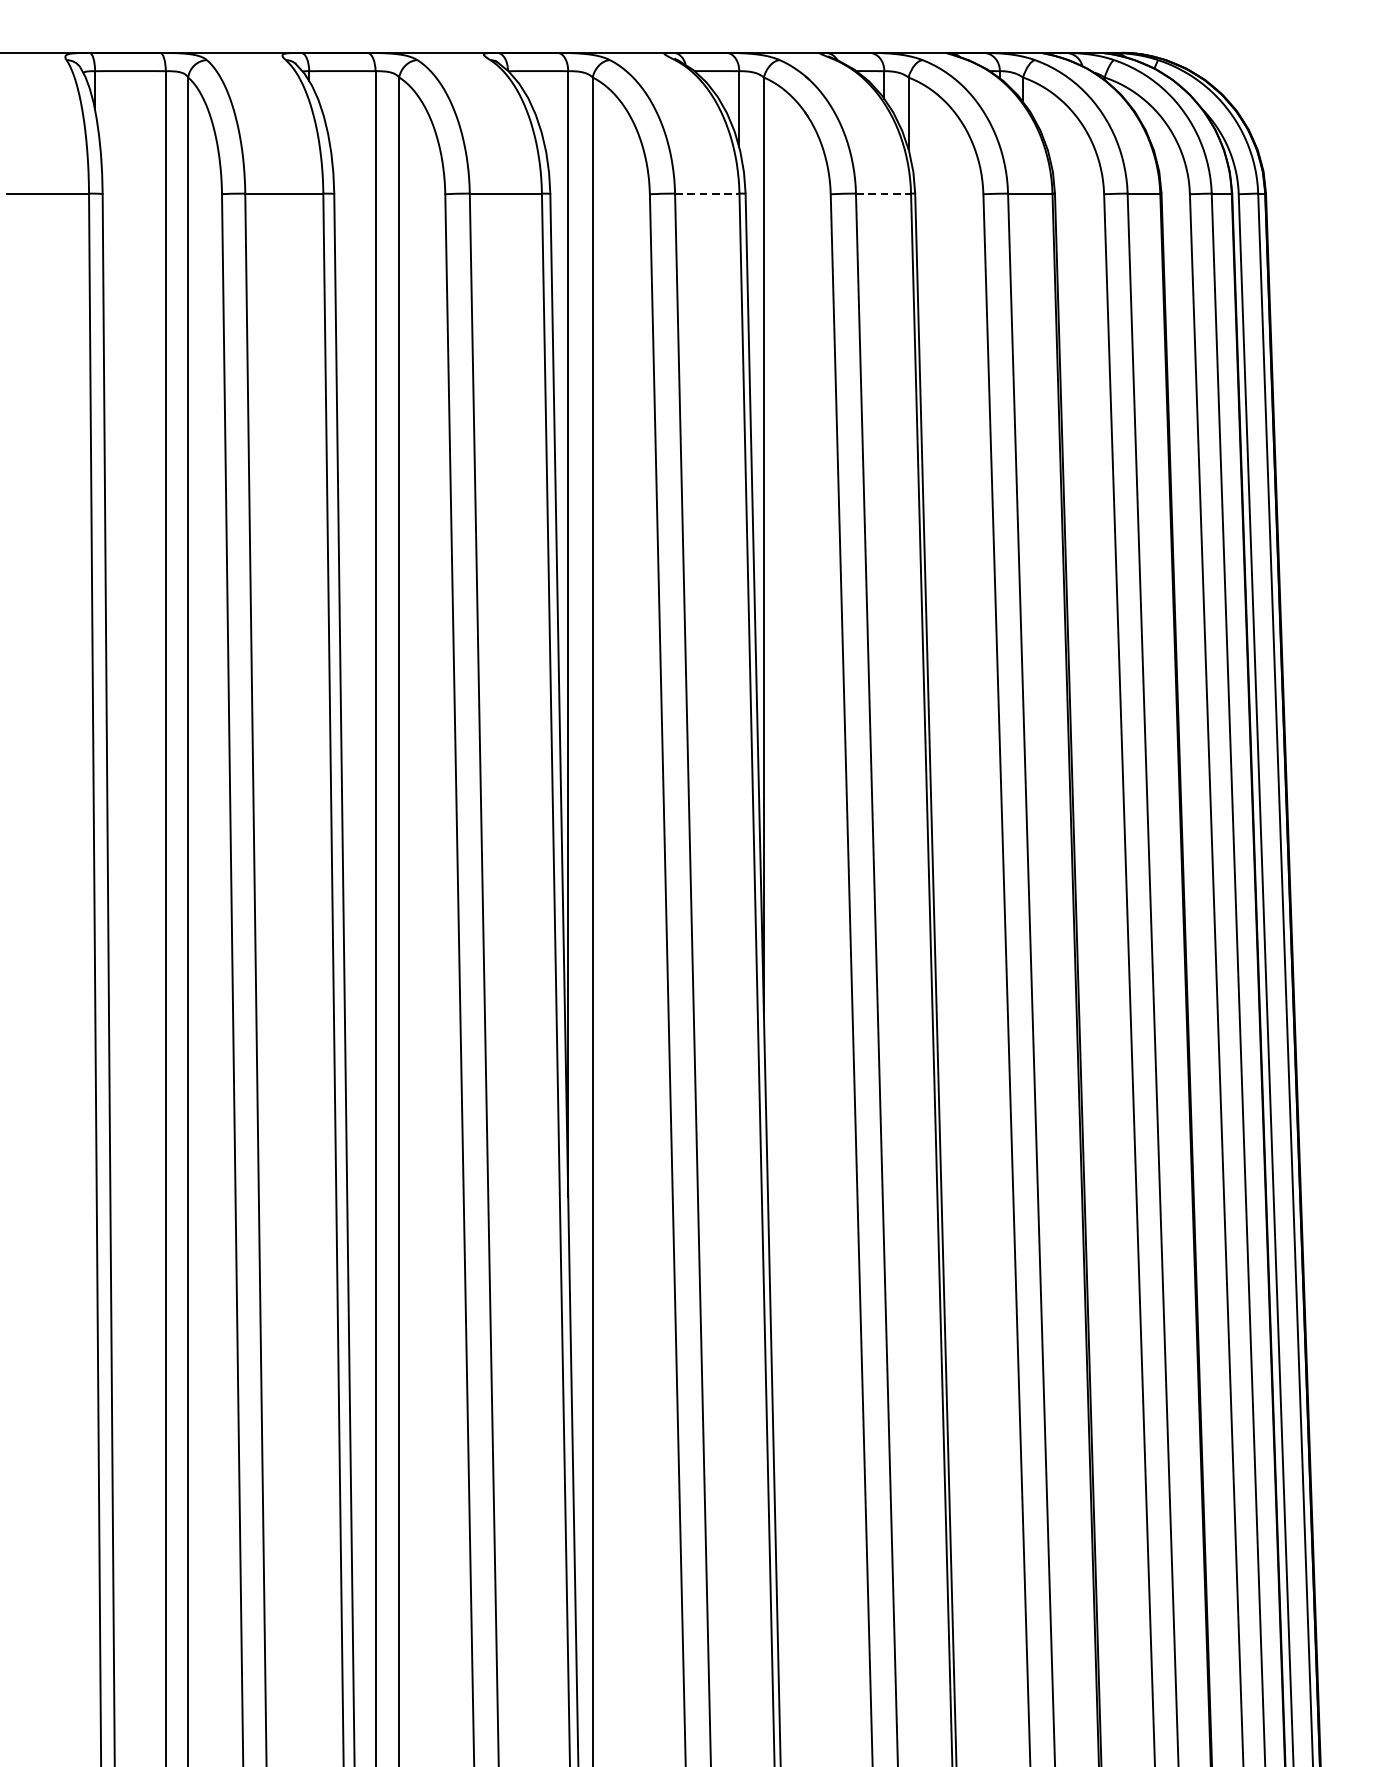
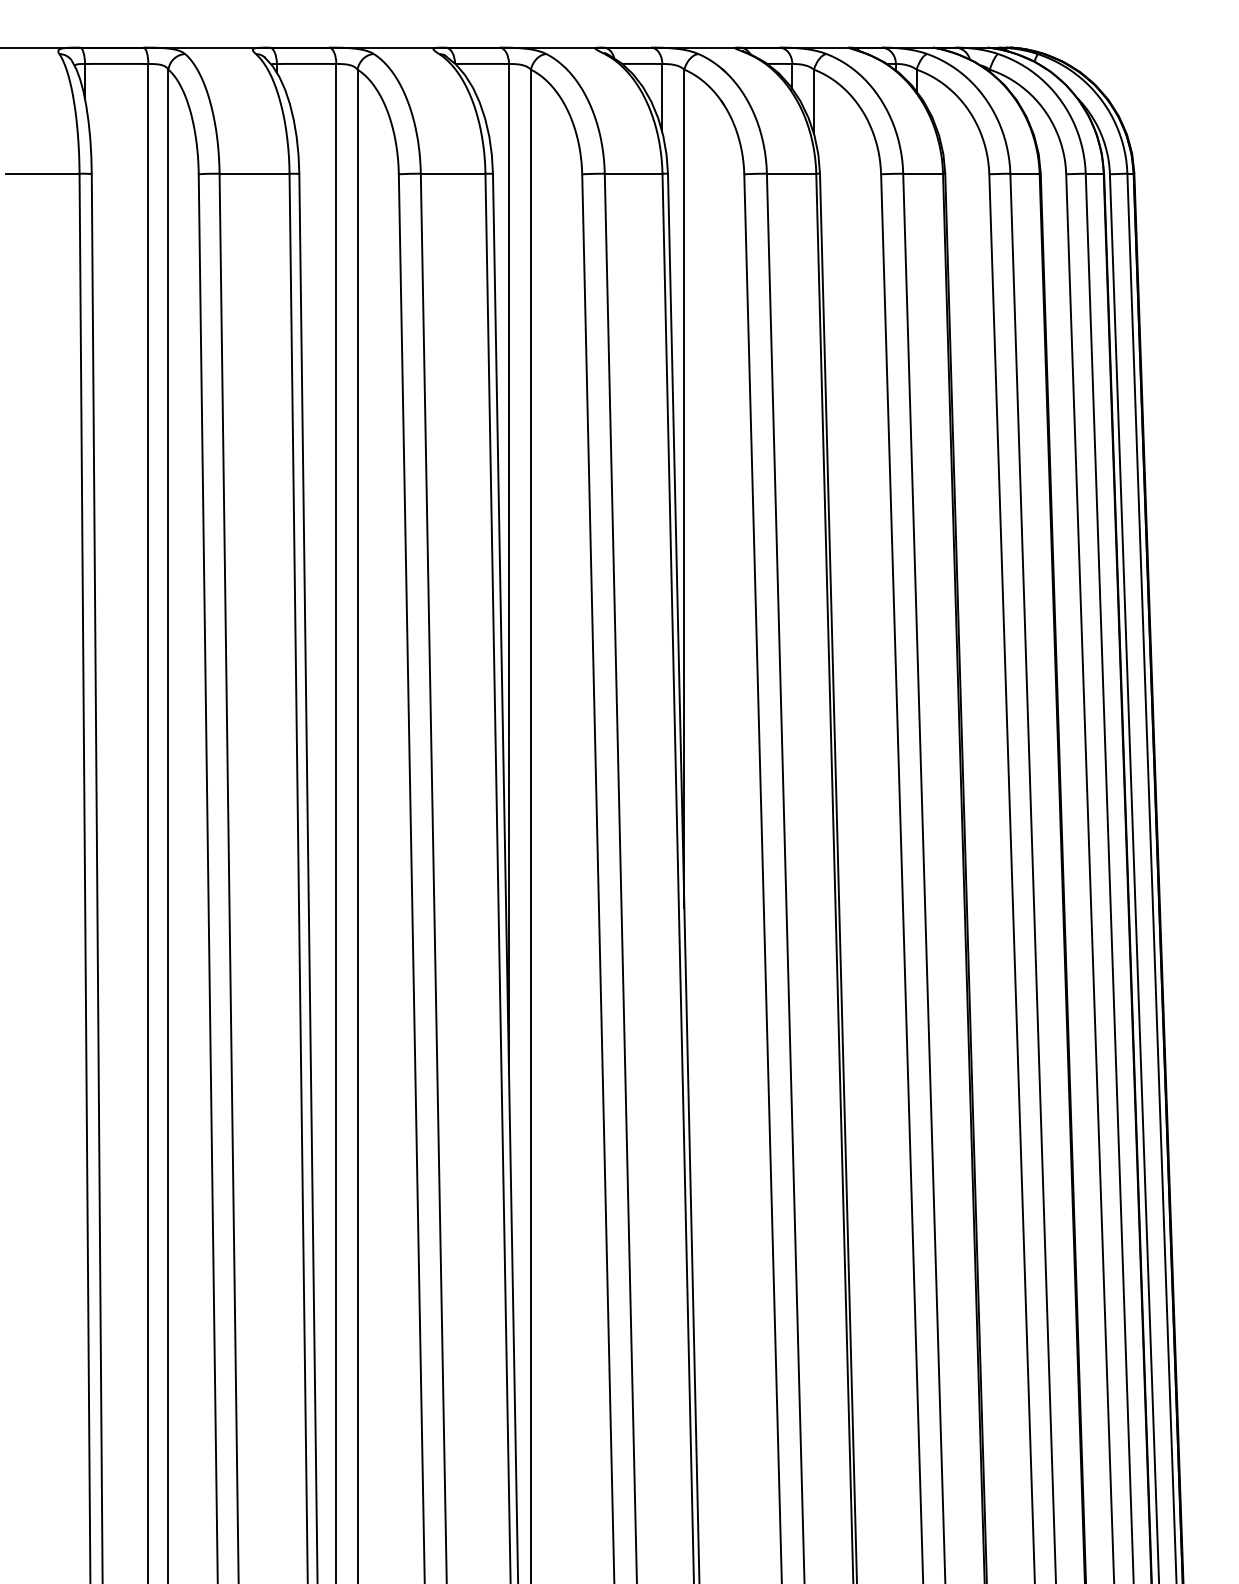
line: (707, 193) -> (633, 173), dashed -> solid
line: (883, 193) -> (791, 173), dashed -> solid

